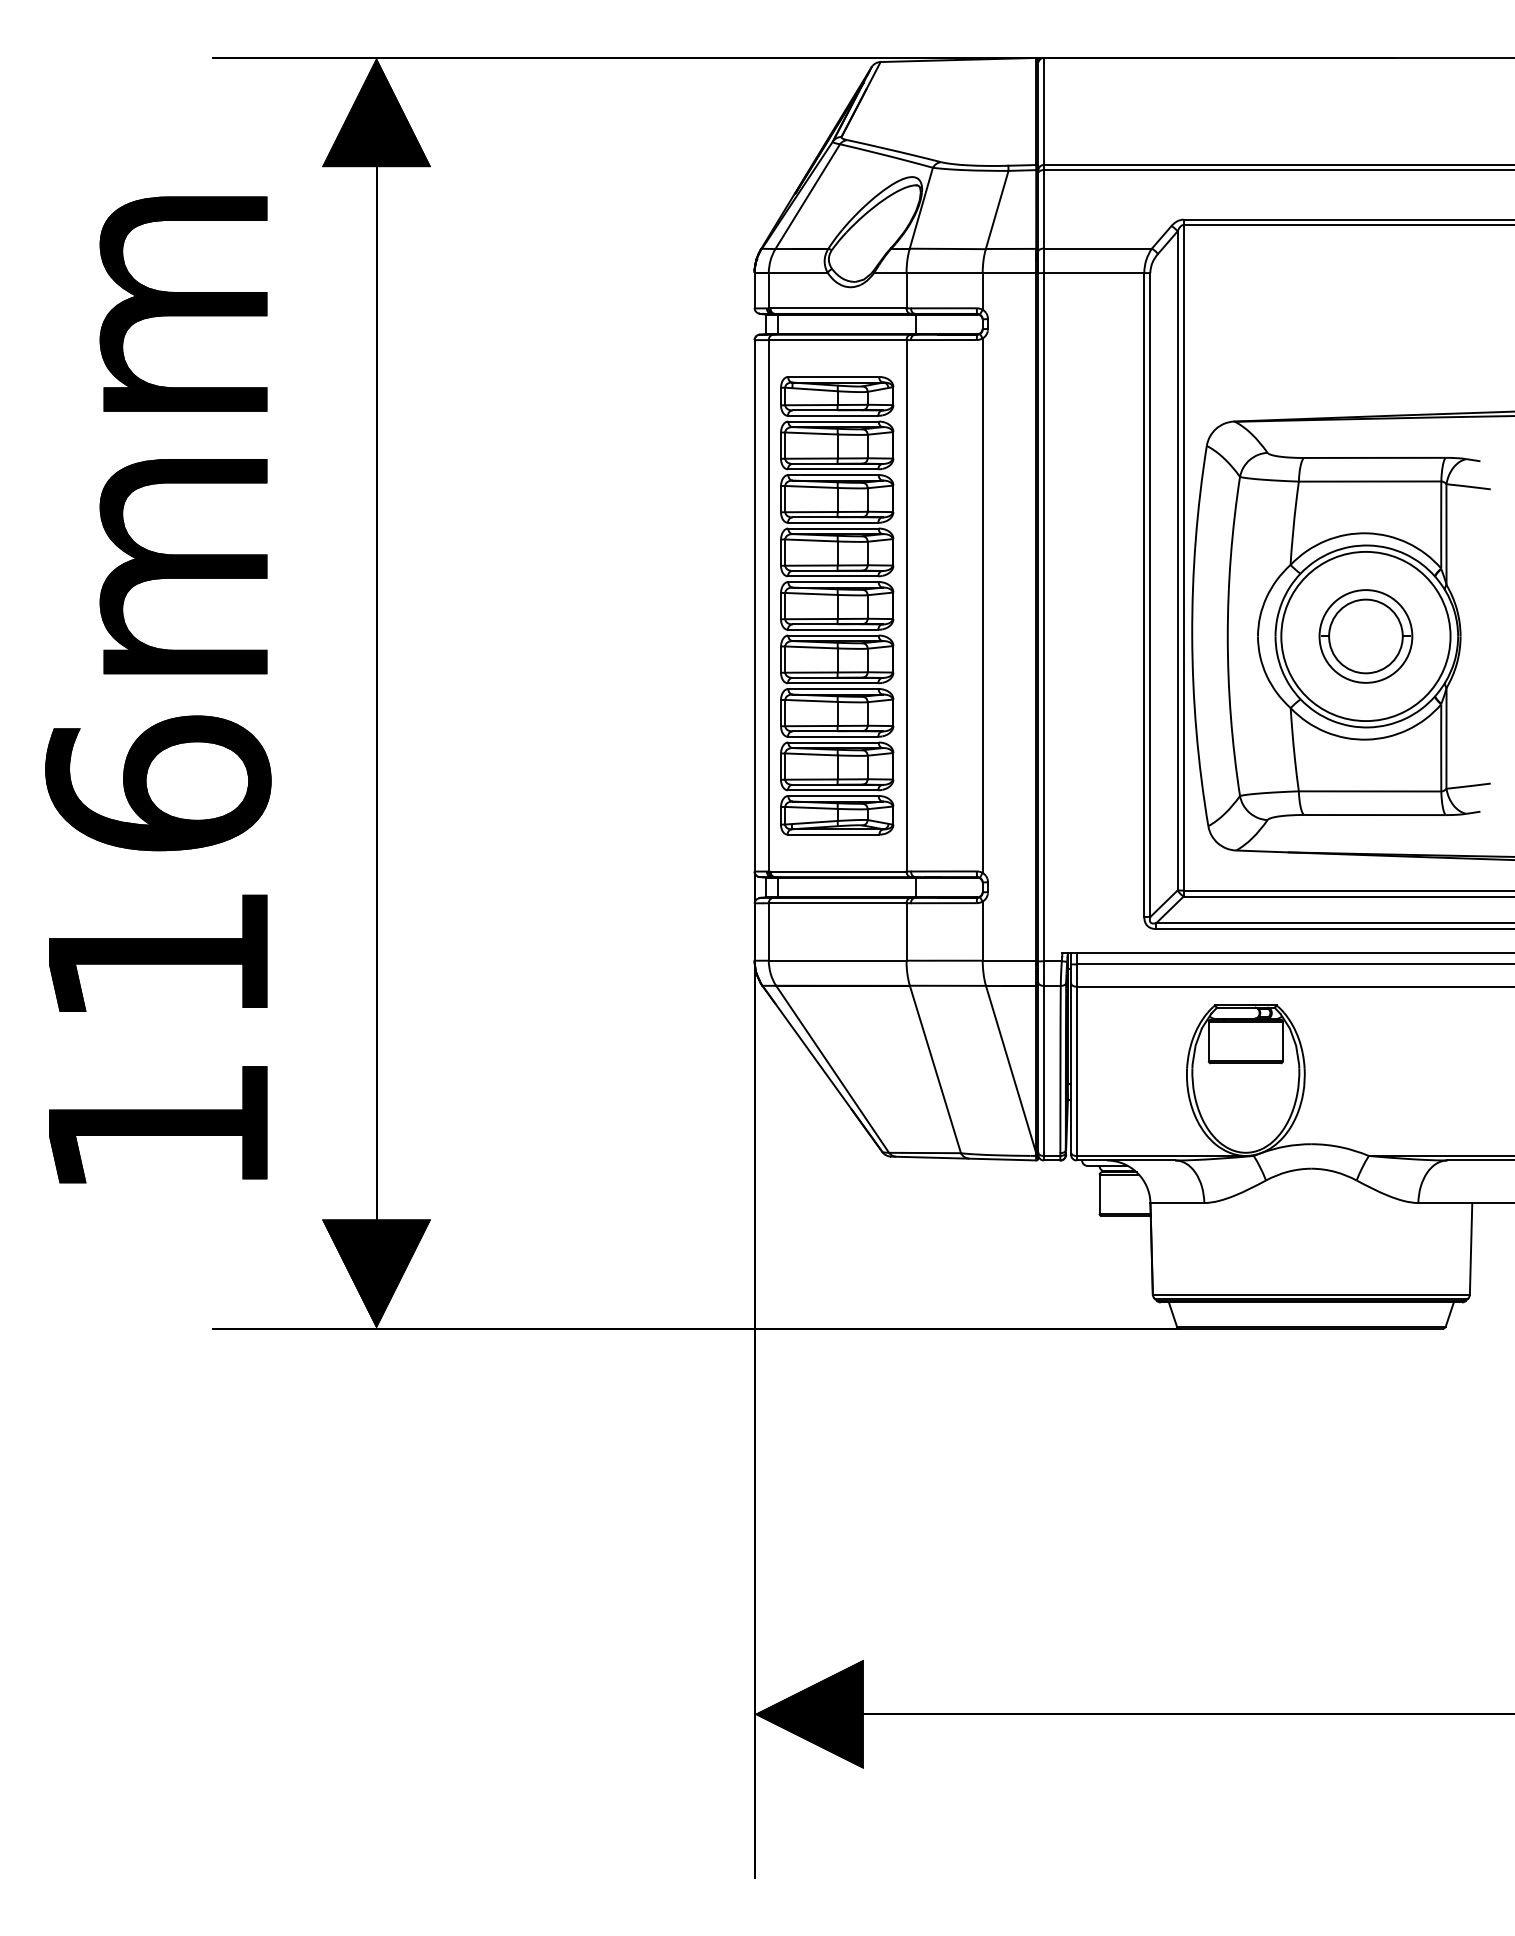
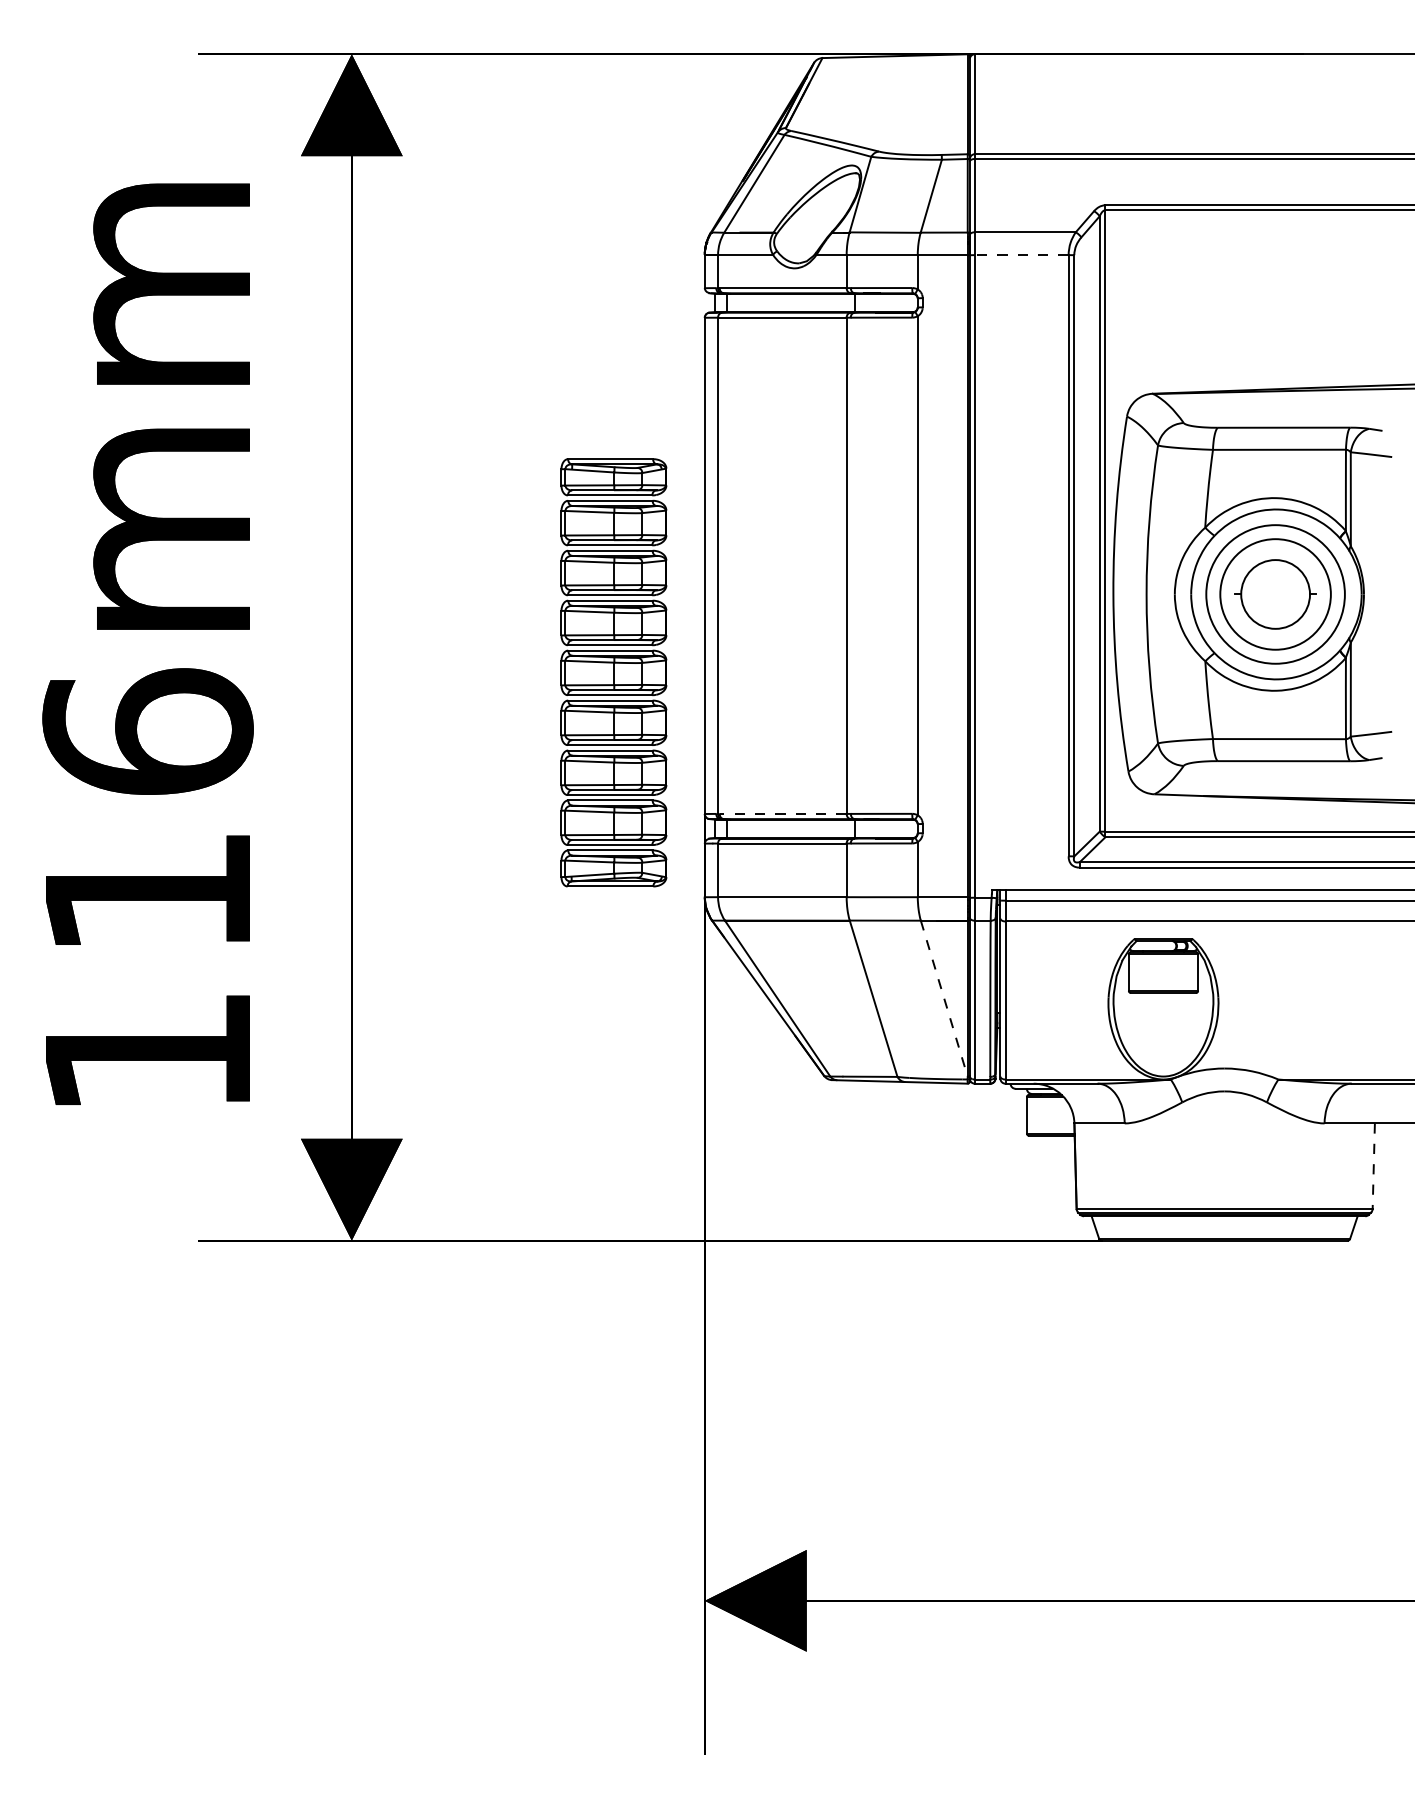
line: (1093, 273) -> (1021, 255), solid -> dashed
part: (836, 605) -> (613, 672), moved
circle: (1365, 636) -> (1275, 594), size x0.7
circle: (1365, 636) -> (1275, 594), size x1.6
line: (837, 871) -> (782, 813), solid -> dashed
line: (1011, 1069) -> (944, 998), solid -> dashed
line: (1470, 1249) -> (1373, 1166), solid -> dashed

